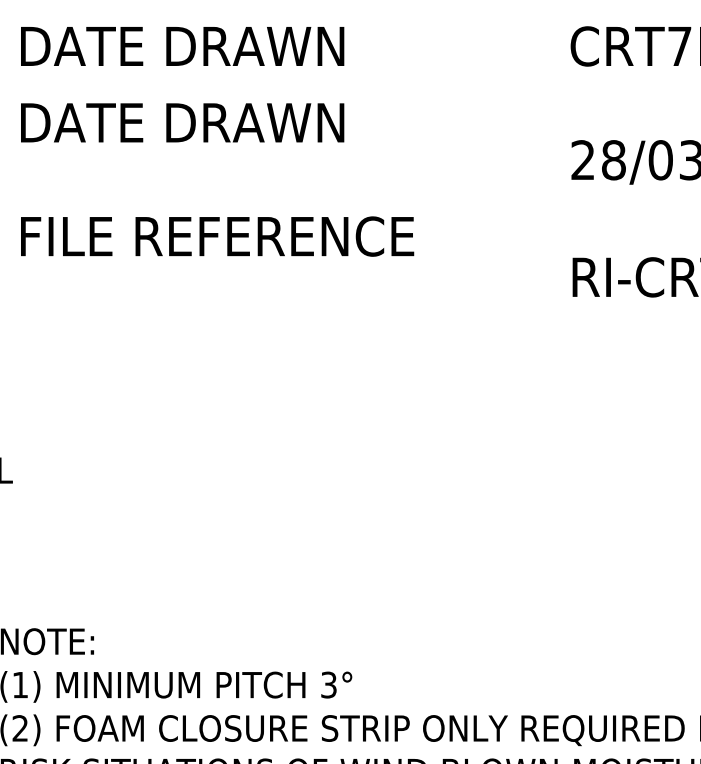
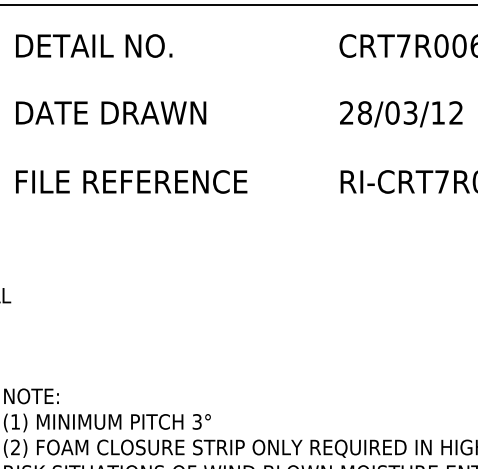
text: (198, 45) -> (120, 45), DATE DRAWN -> DETAIL NO.
text: (183, 122) -> (111, 112), moved
text: (217, 235) -> (131, 181), moved

